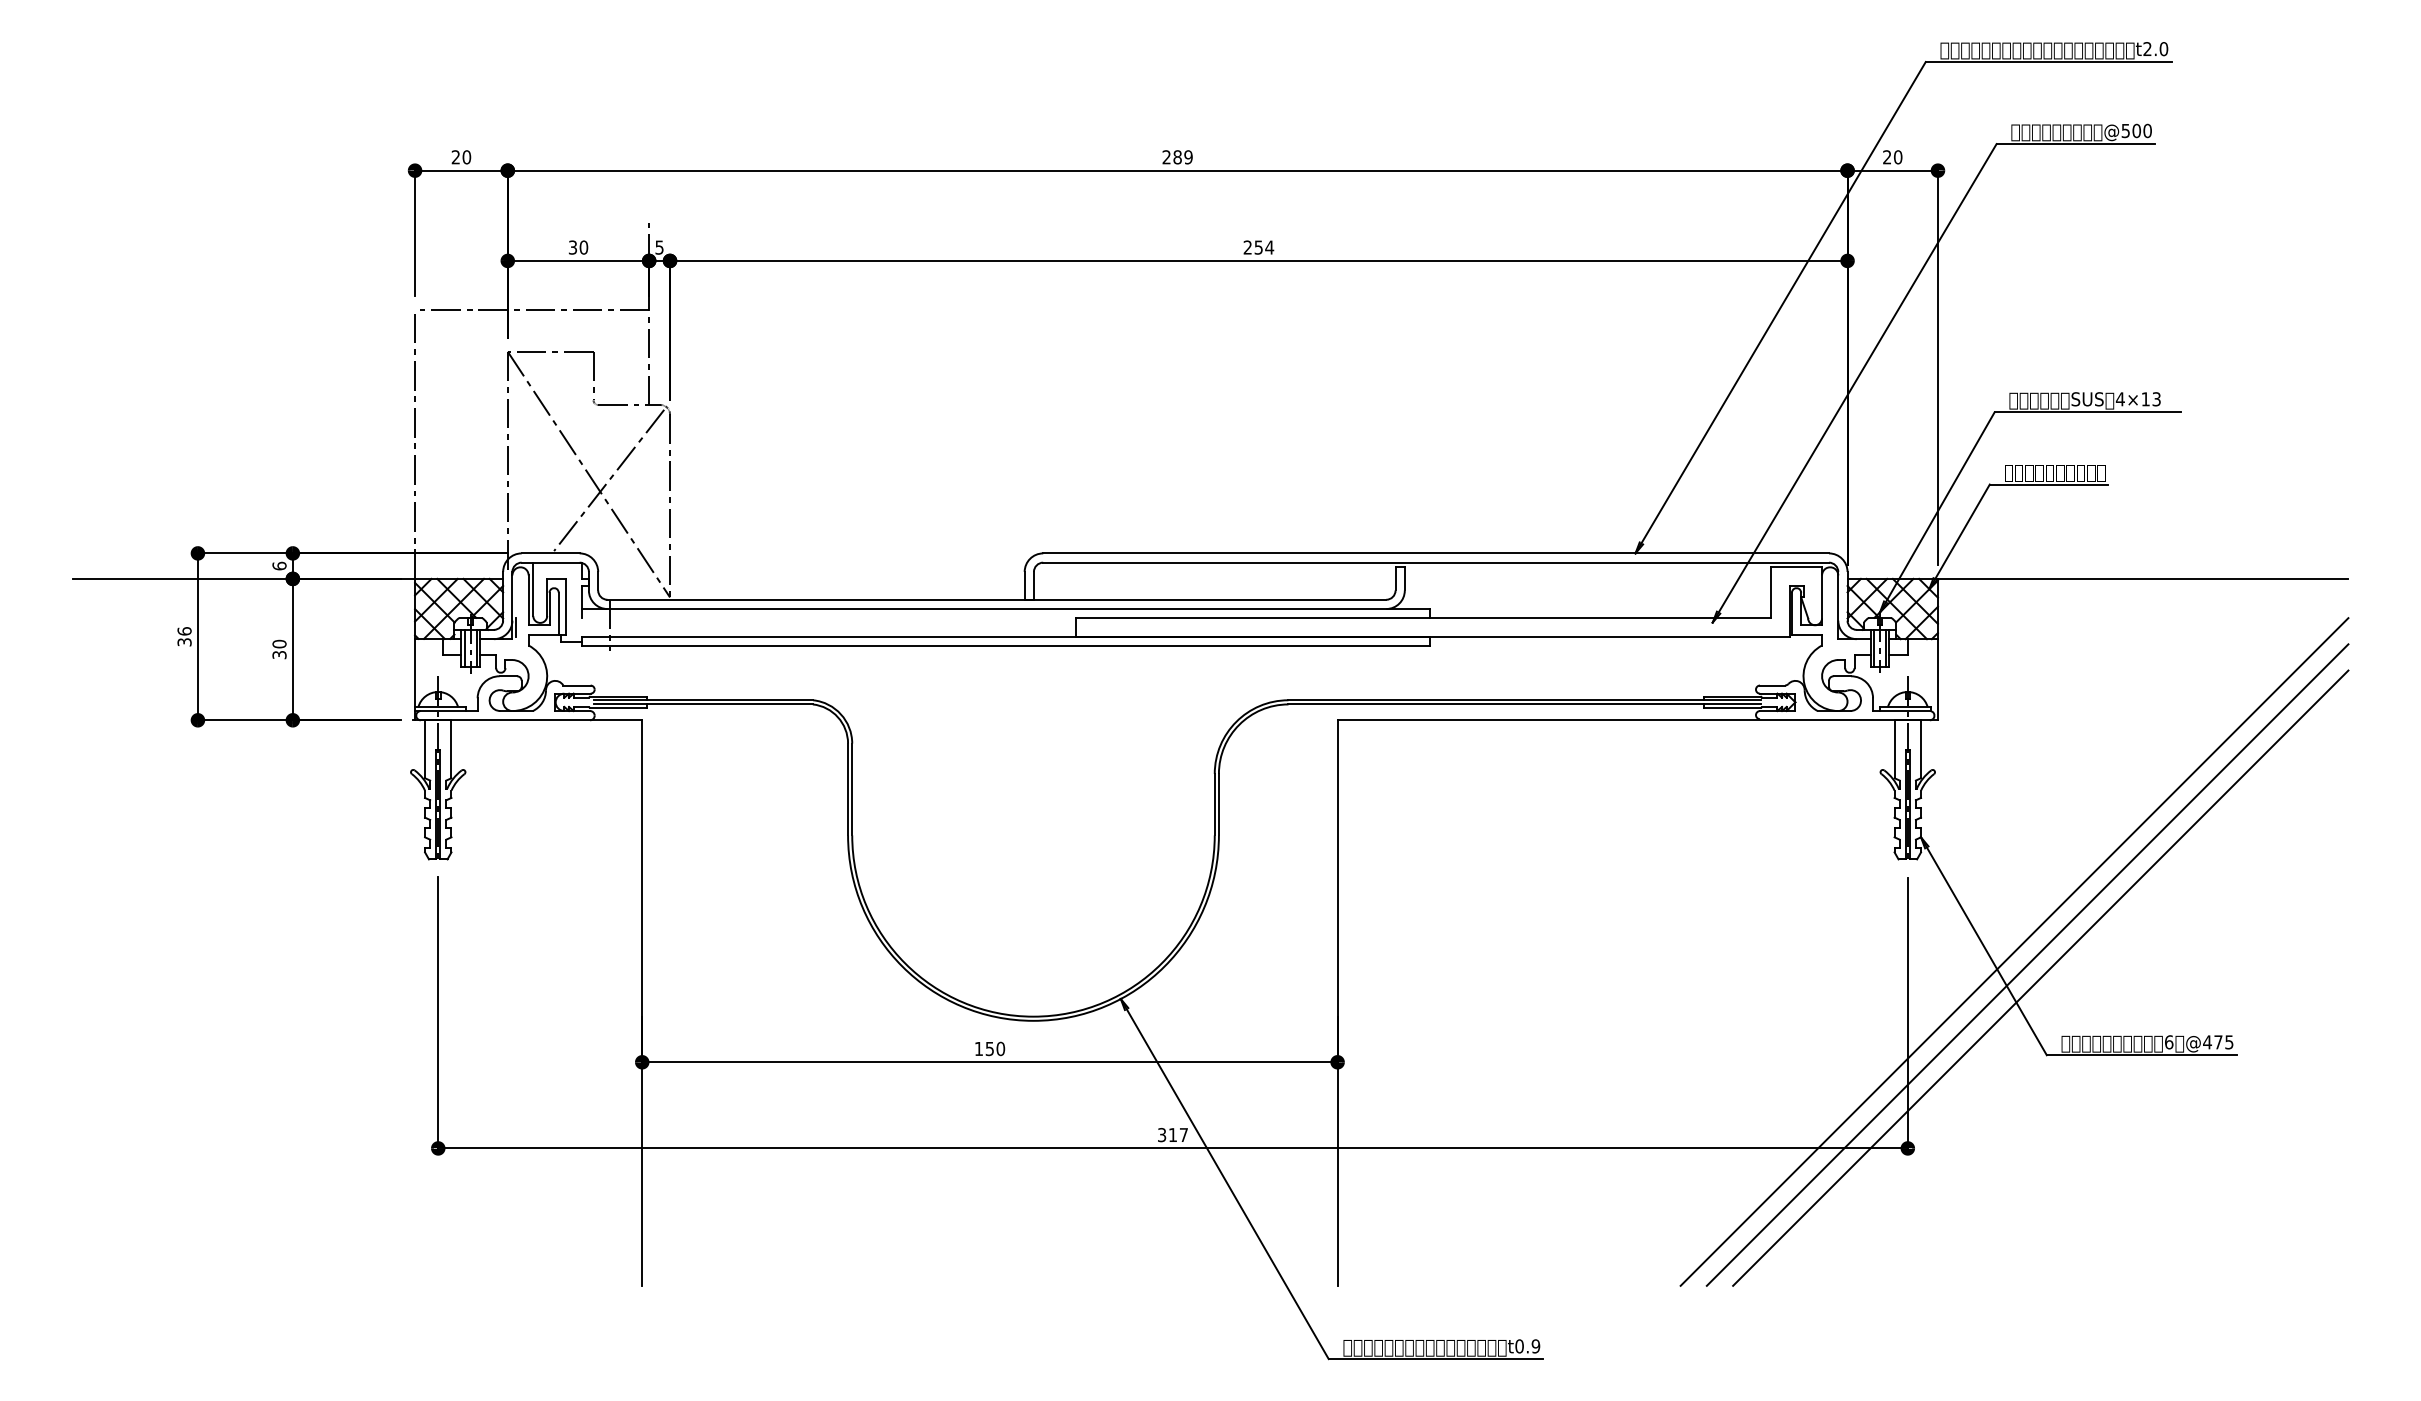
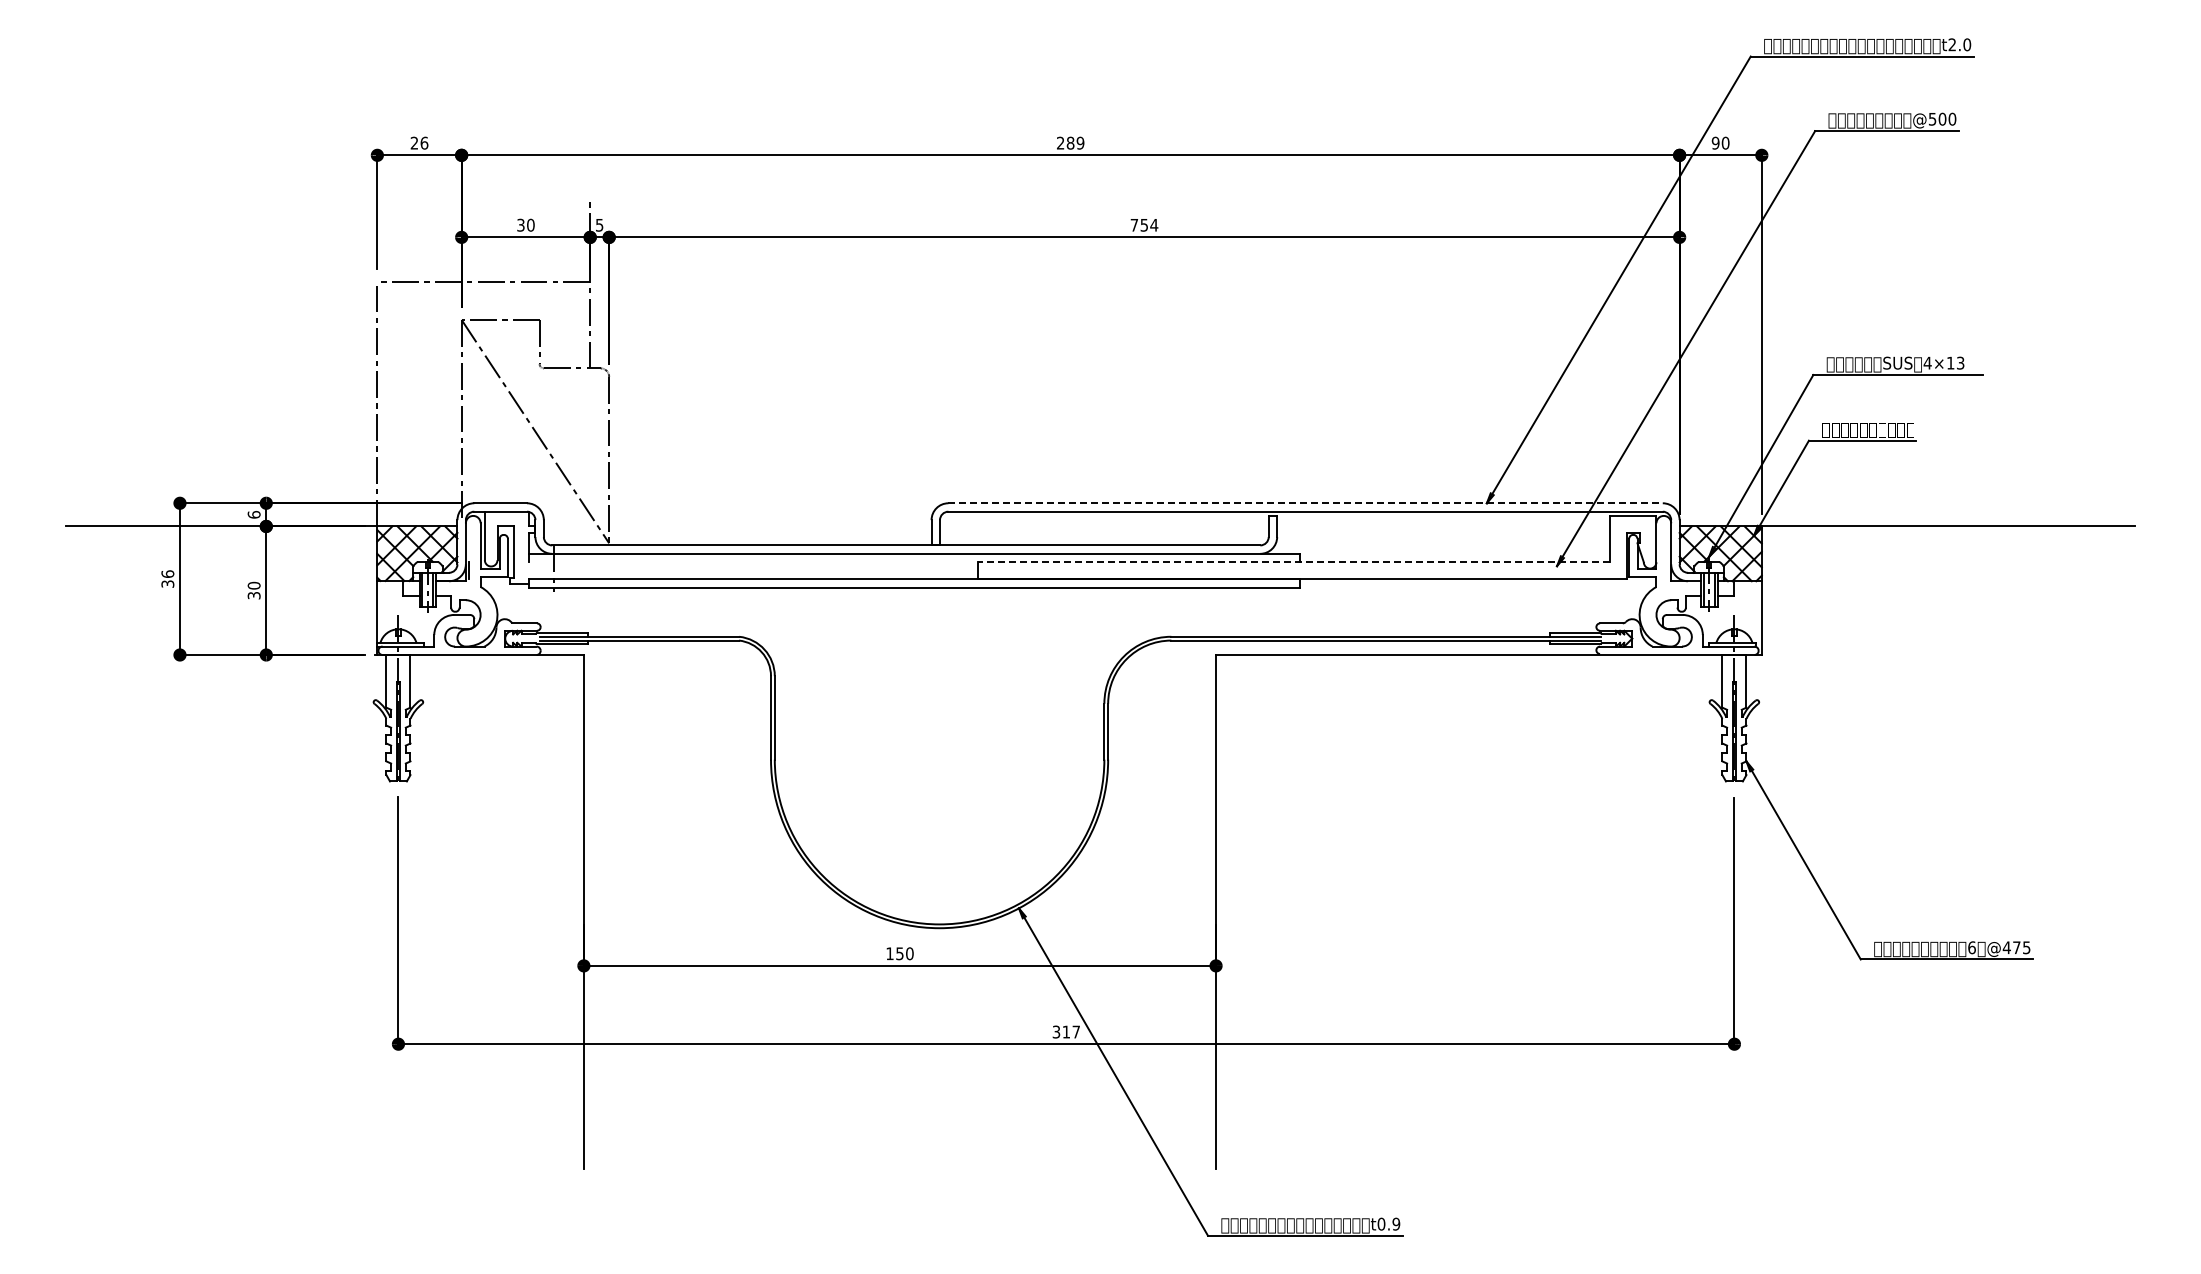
text: (466, 156) -> (424, 142), 20 -> 26
text: (1887, 156) -> (1715, 142), 20 -> 90
text: (1247, 246) -> (1134, 224), 254 -> 754
line: (608, 479) -> (553, 436), removed
line: (1437, 553) -> (1306, 503), solid -> dashed
line: (1422, 618) -> (1293, 562), solid -> dashed
line: (2013, 951) -> (1830, 865), removed
line: (2026, 965) -> (1842, 877), removed
line: (2039, 978) -> (1854, 889), removed

